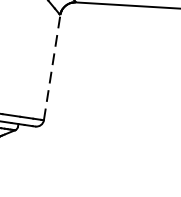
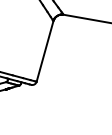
line: (52, 67) -> (45, 51), dashed -> solid

